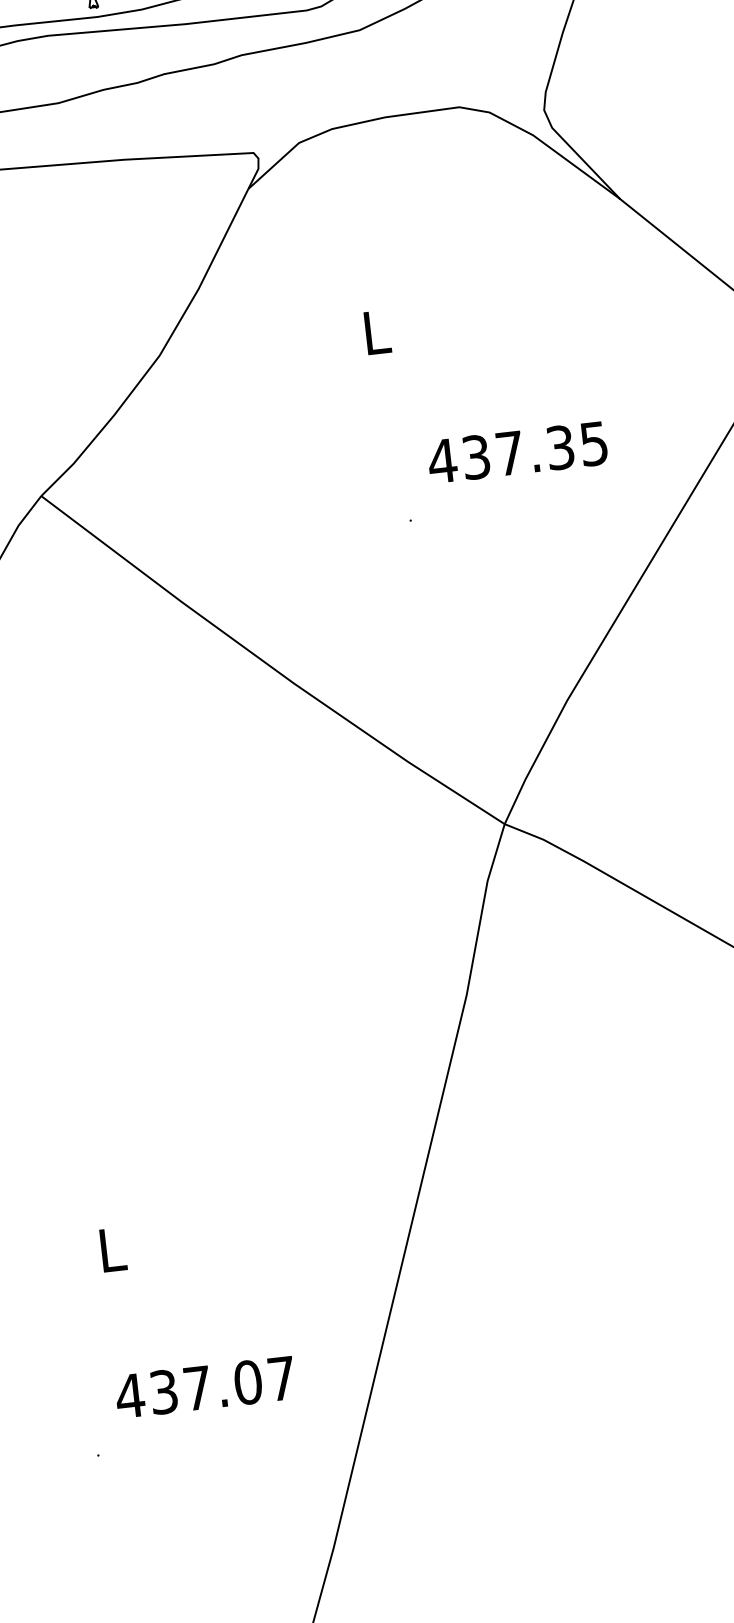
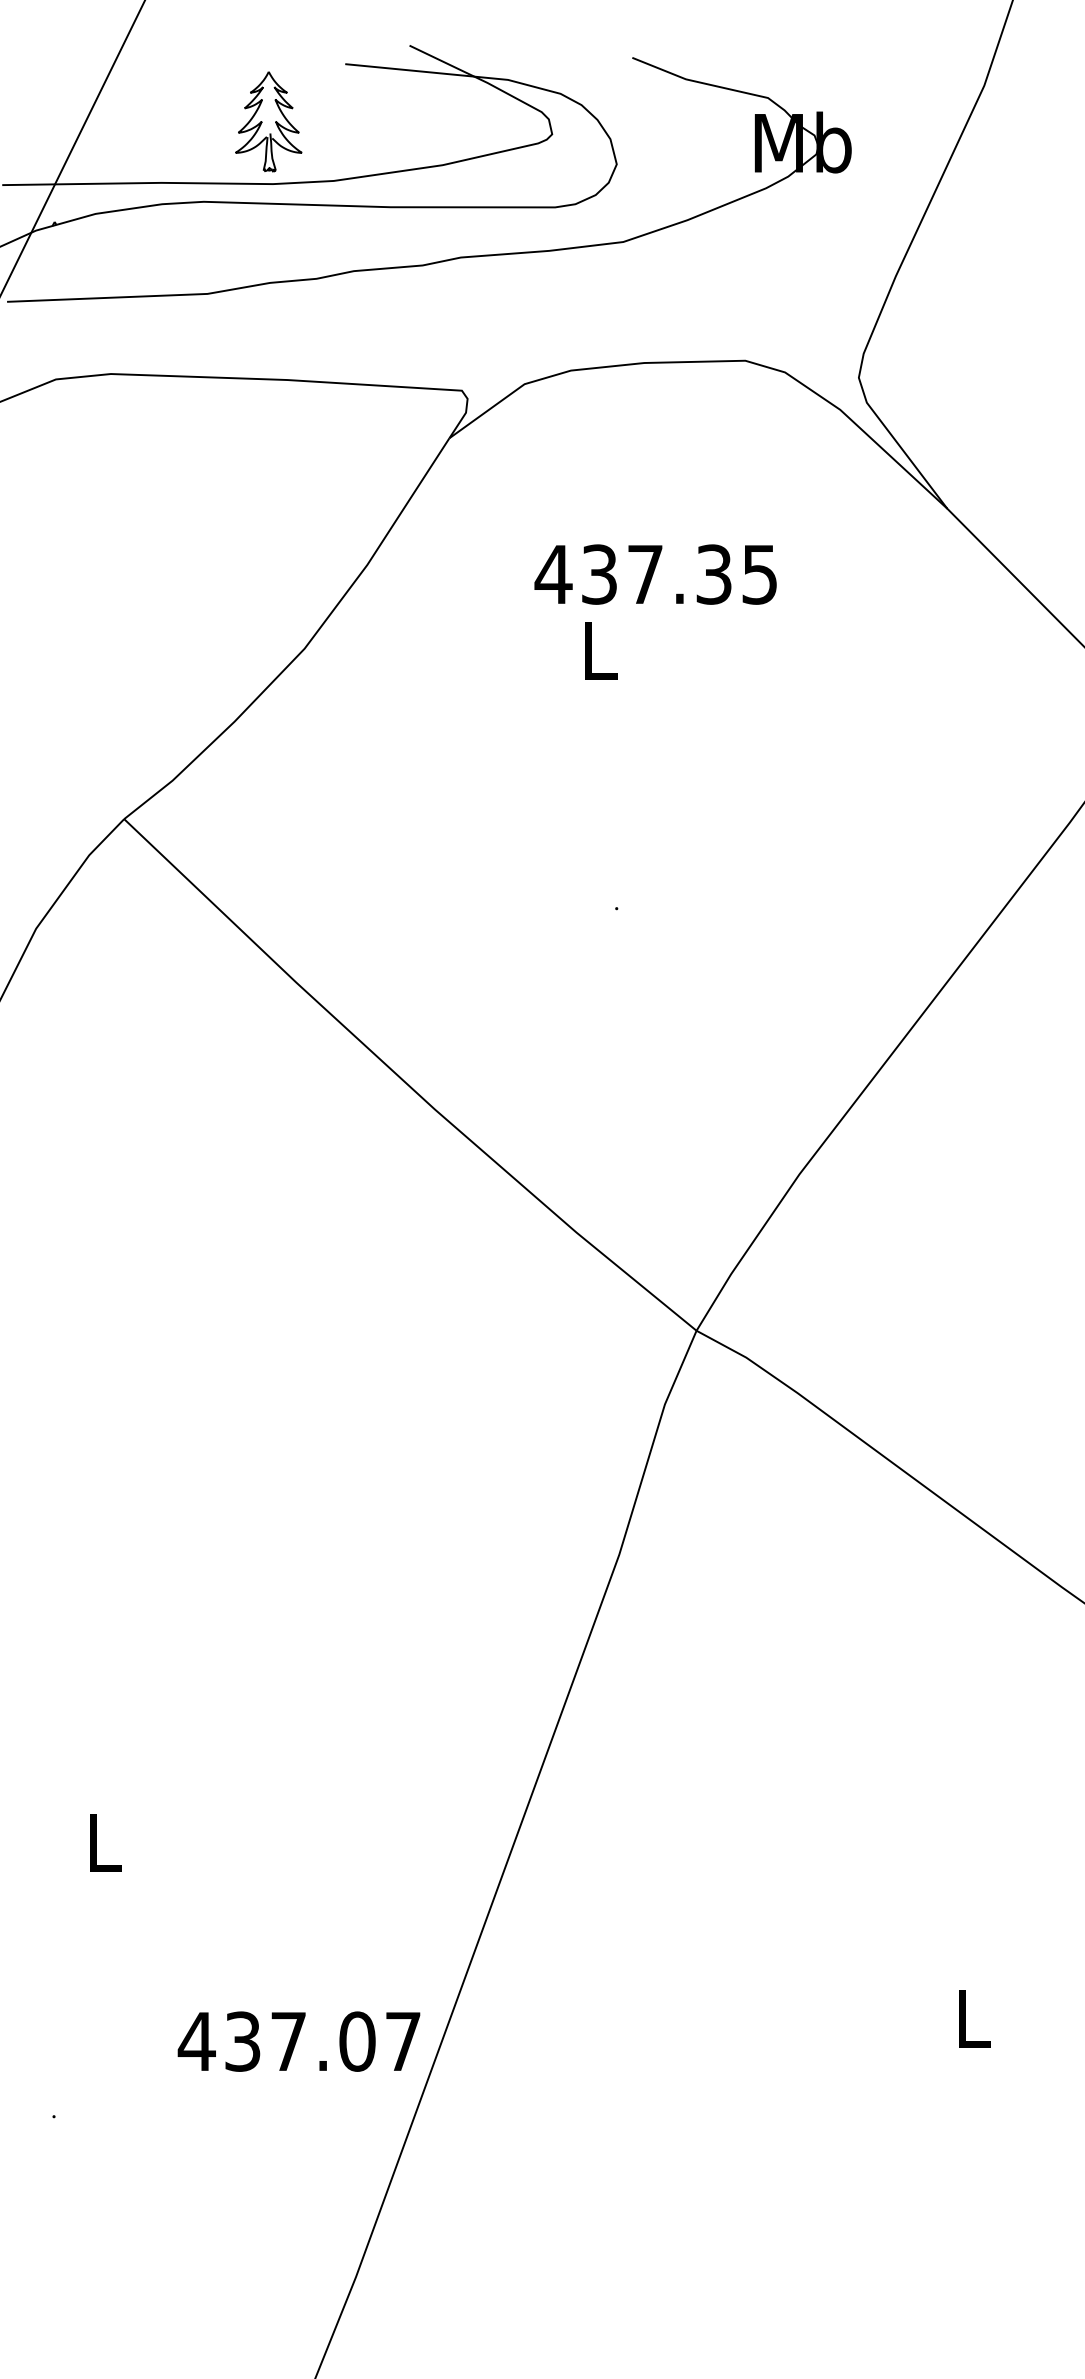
text: (517, 452) -> (655, 574), moved
text: (204, 1387) -> (298, 2041), moved

